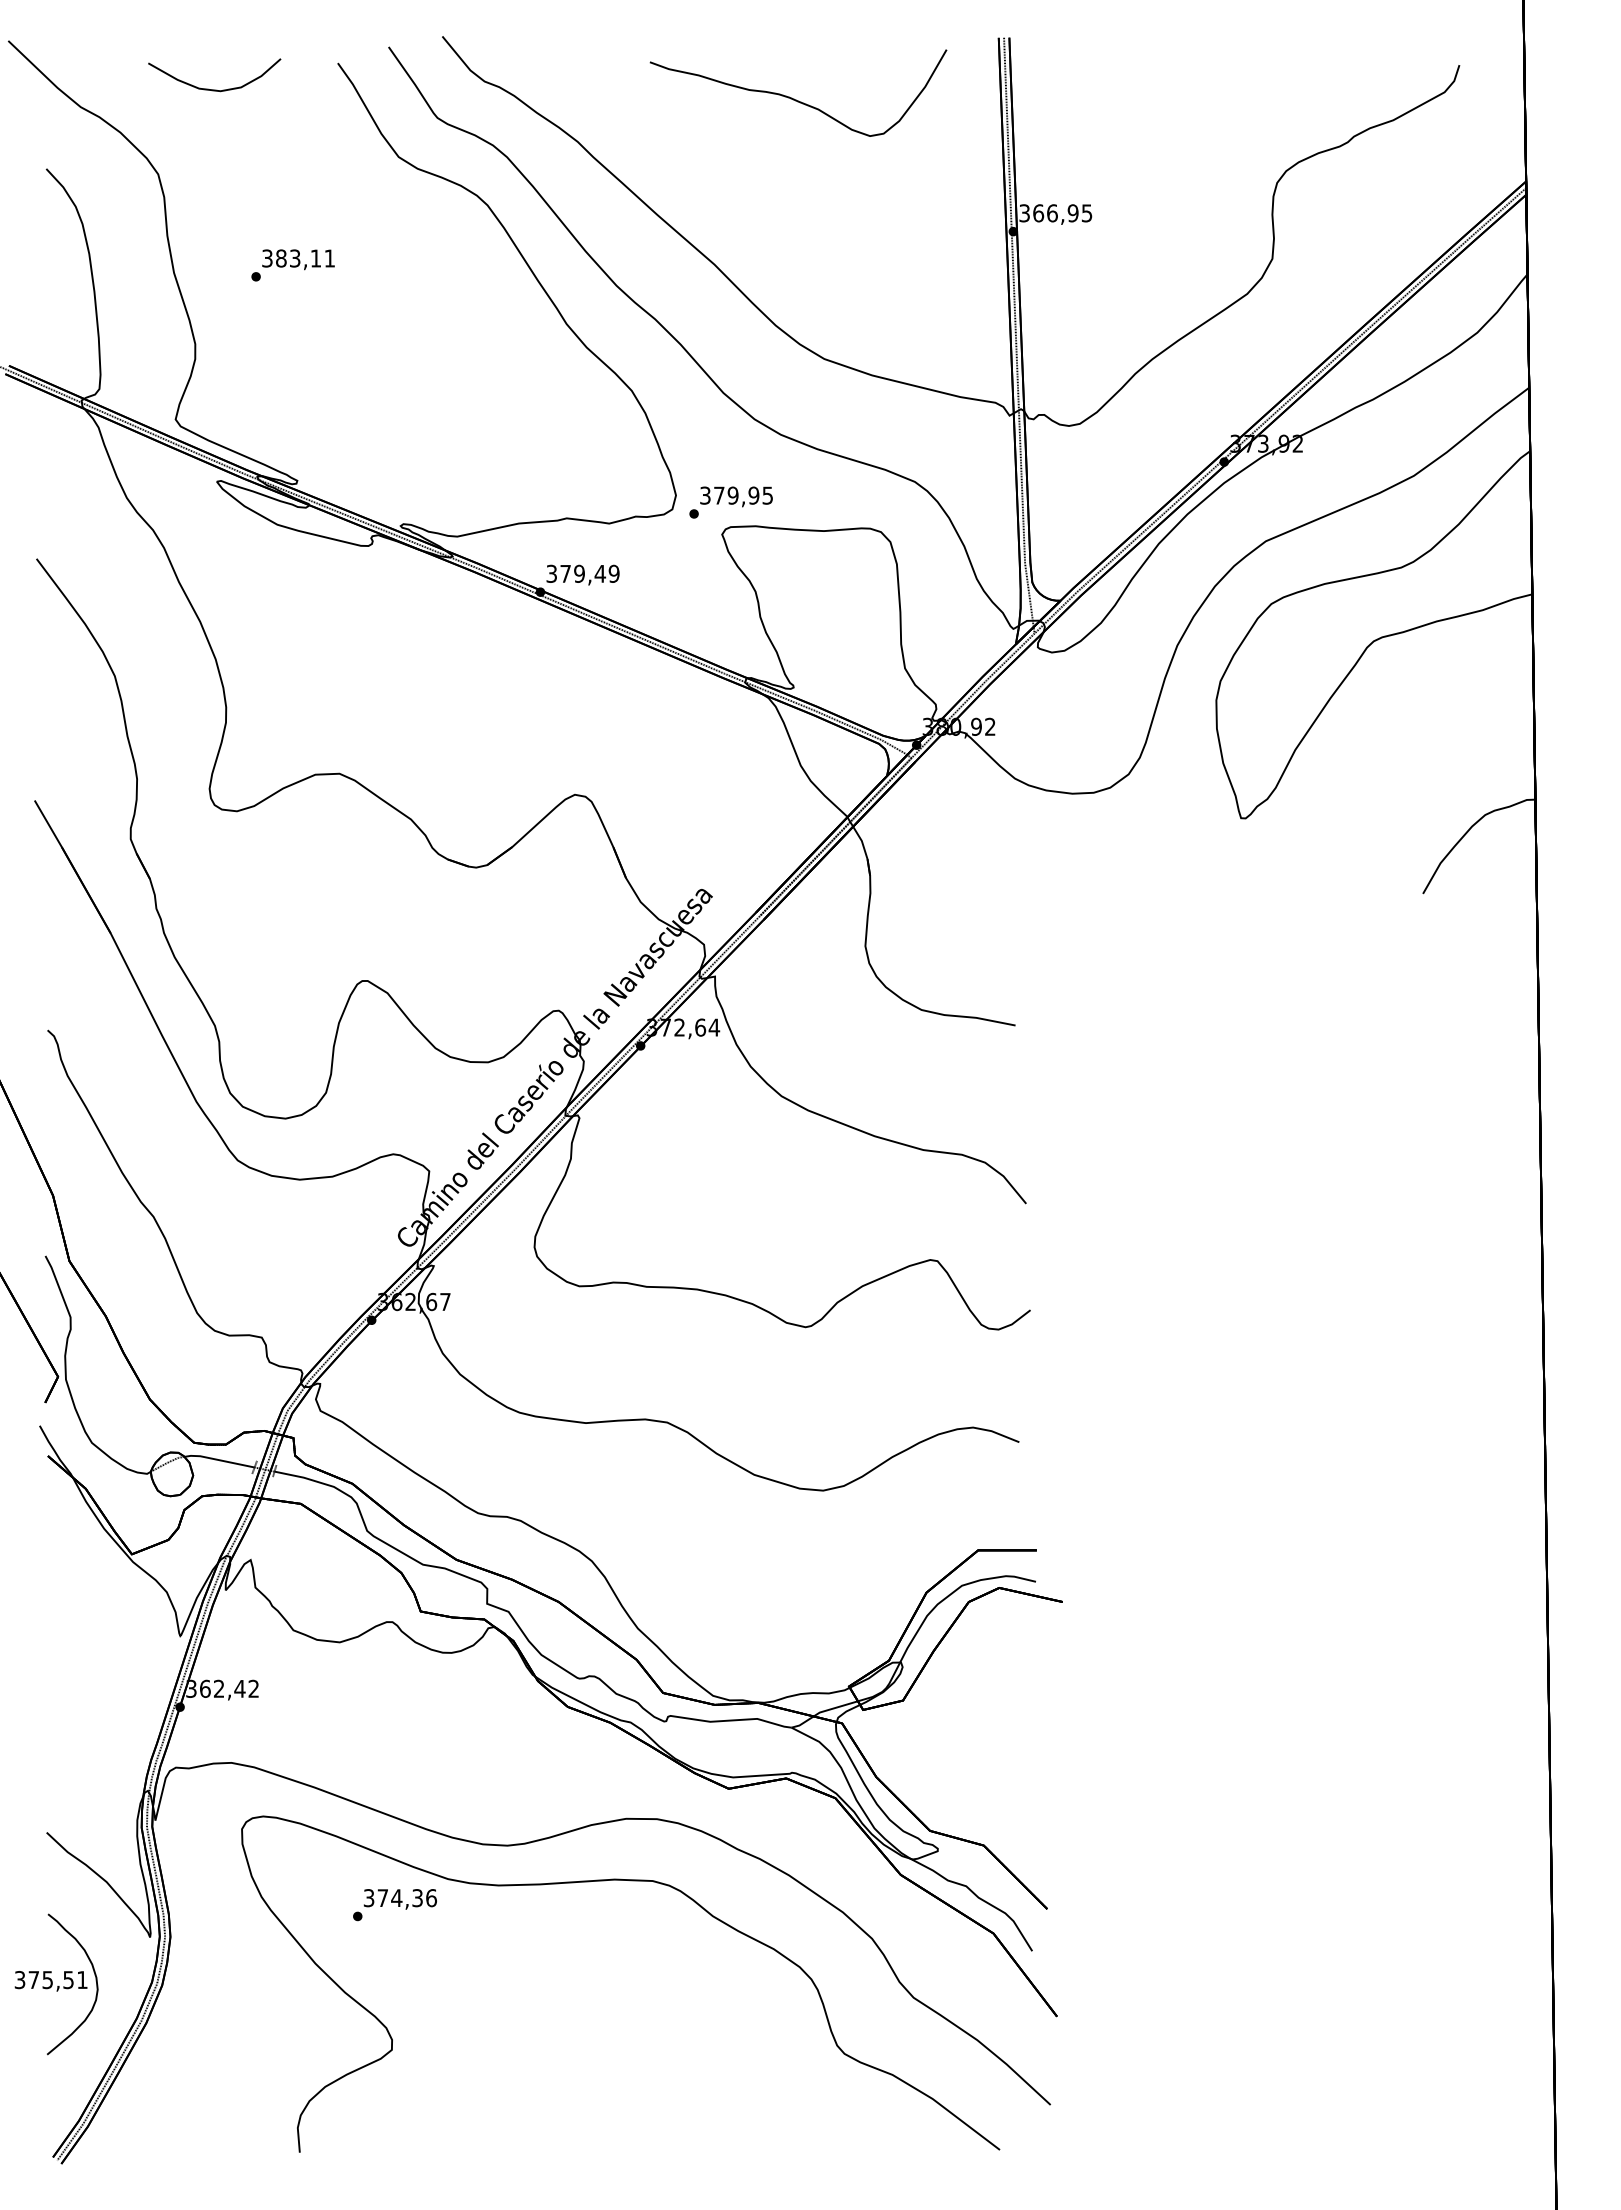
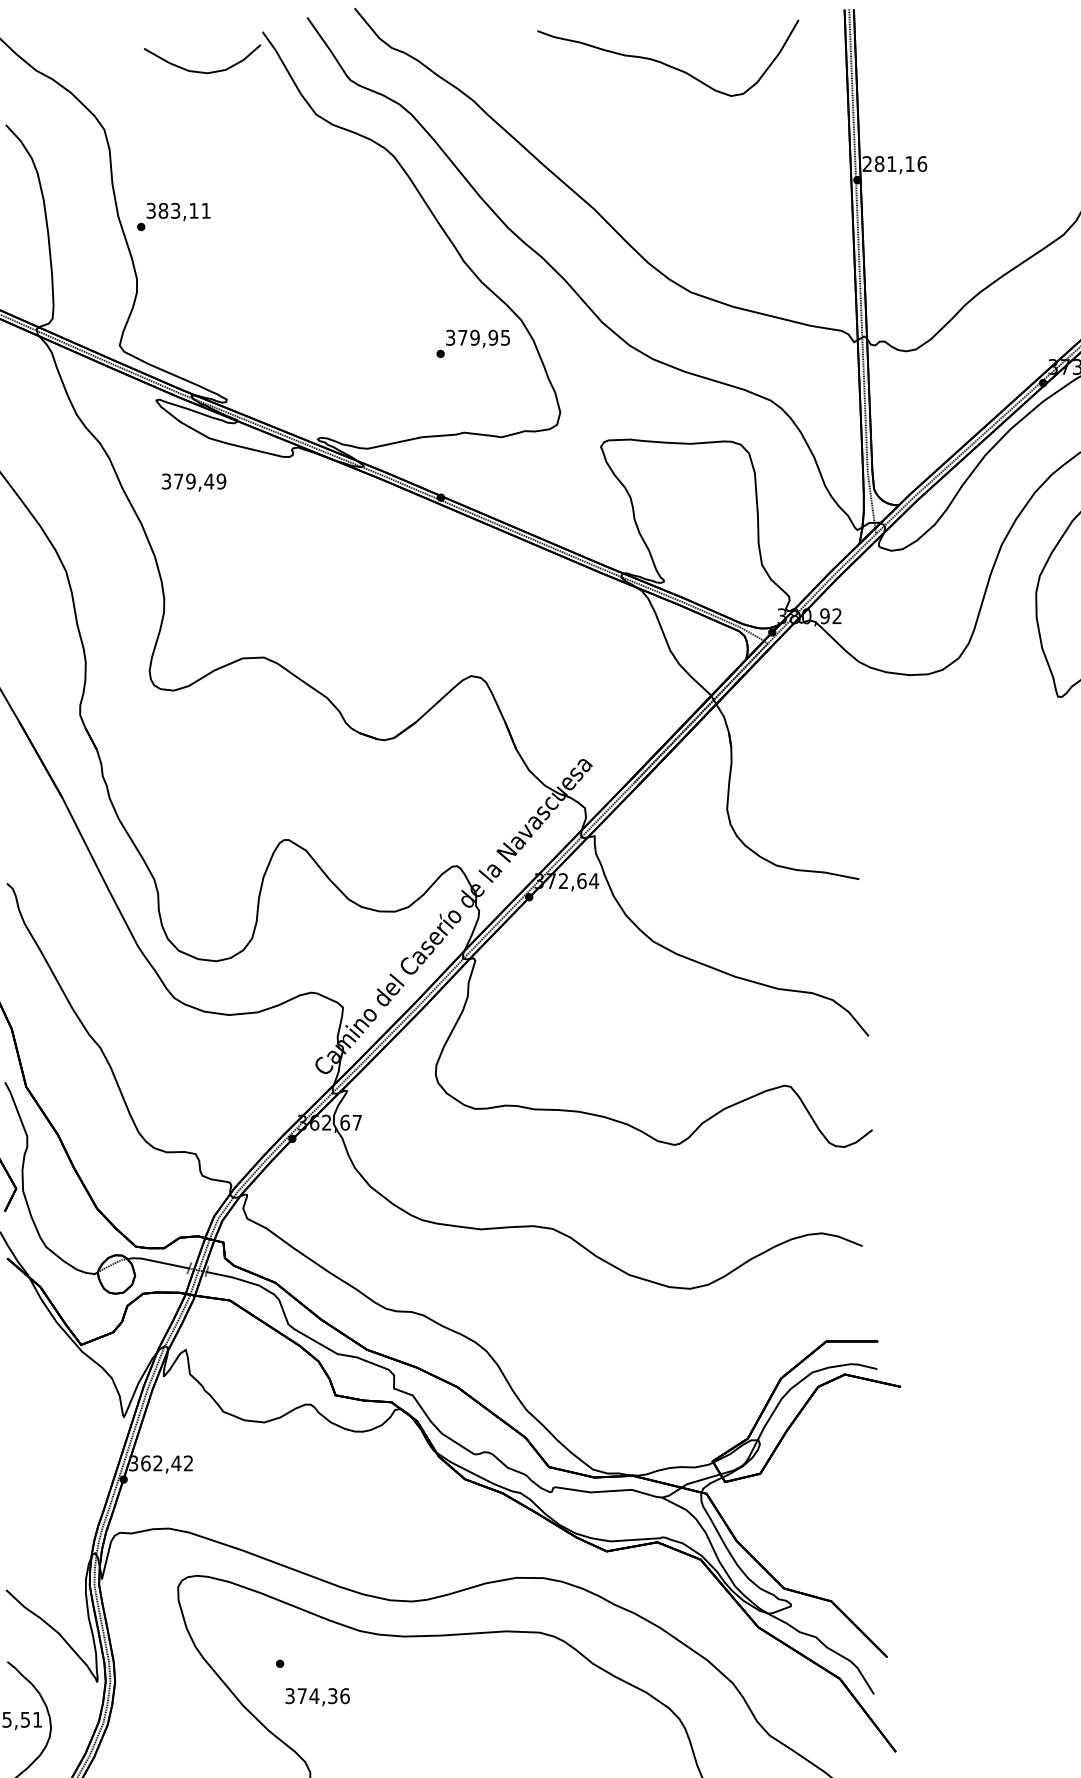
curve: (214, 89) -> (202, 71), moved
text: (1055, 213) -> (894, 164), 366,95 -> 281,16
text: (292, 265) -> (173, 217), moved
text: (730, 502) -> (472, 343), moved
text: (582, 574) -> (193, 482), moved
text: (399, 1899) -> (316, 1697), moved

